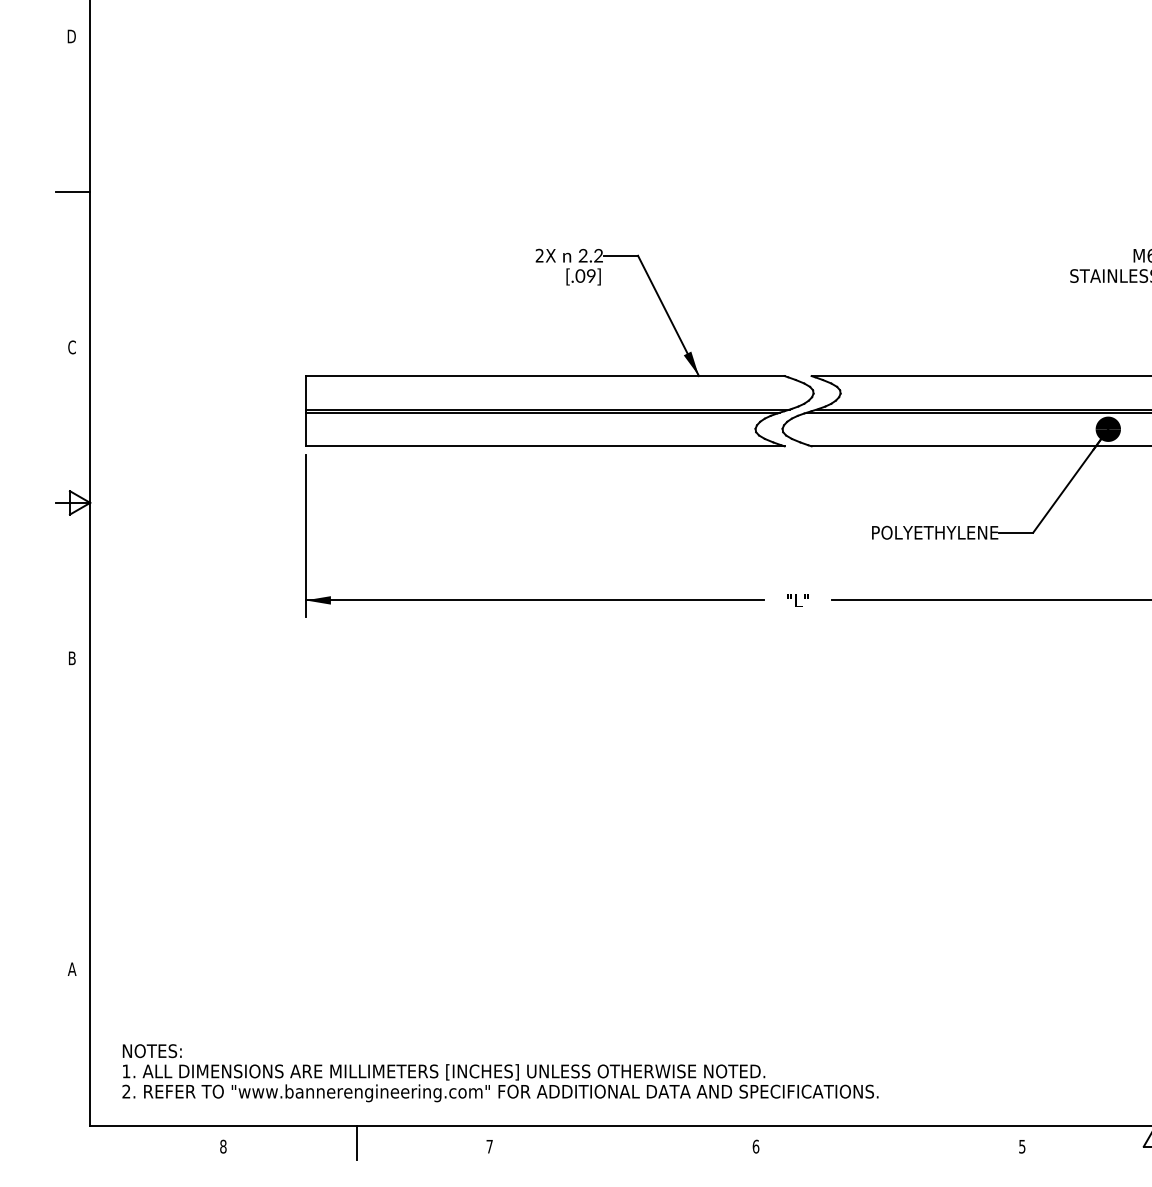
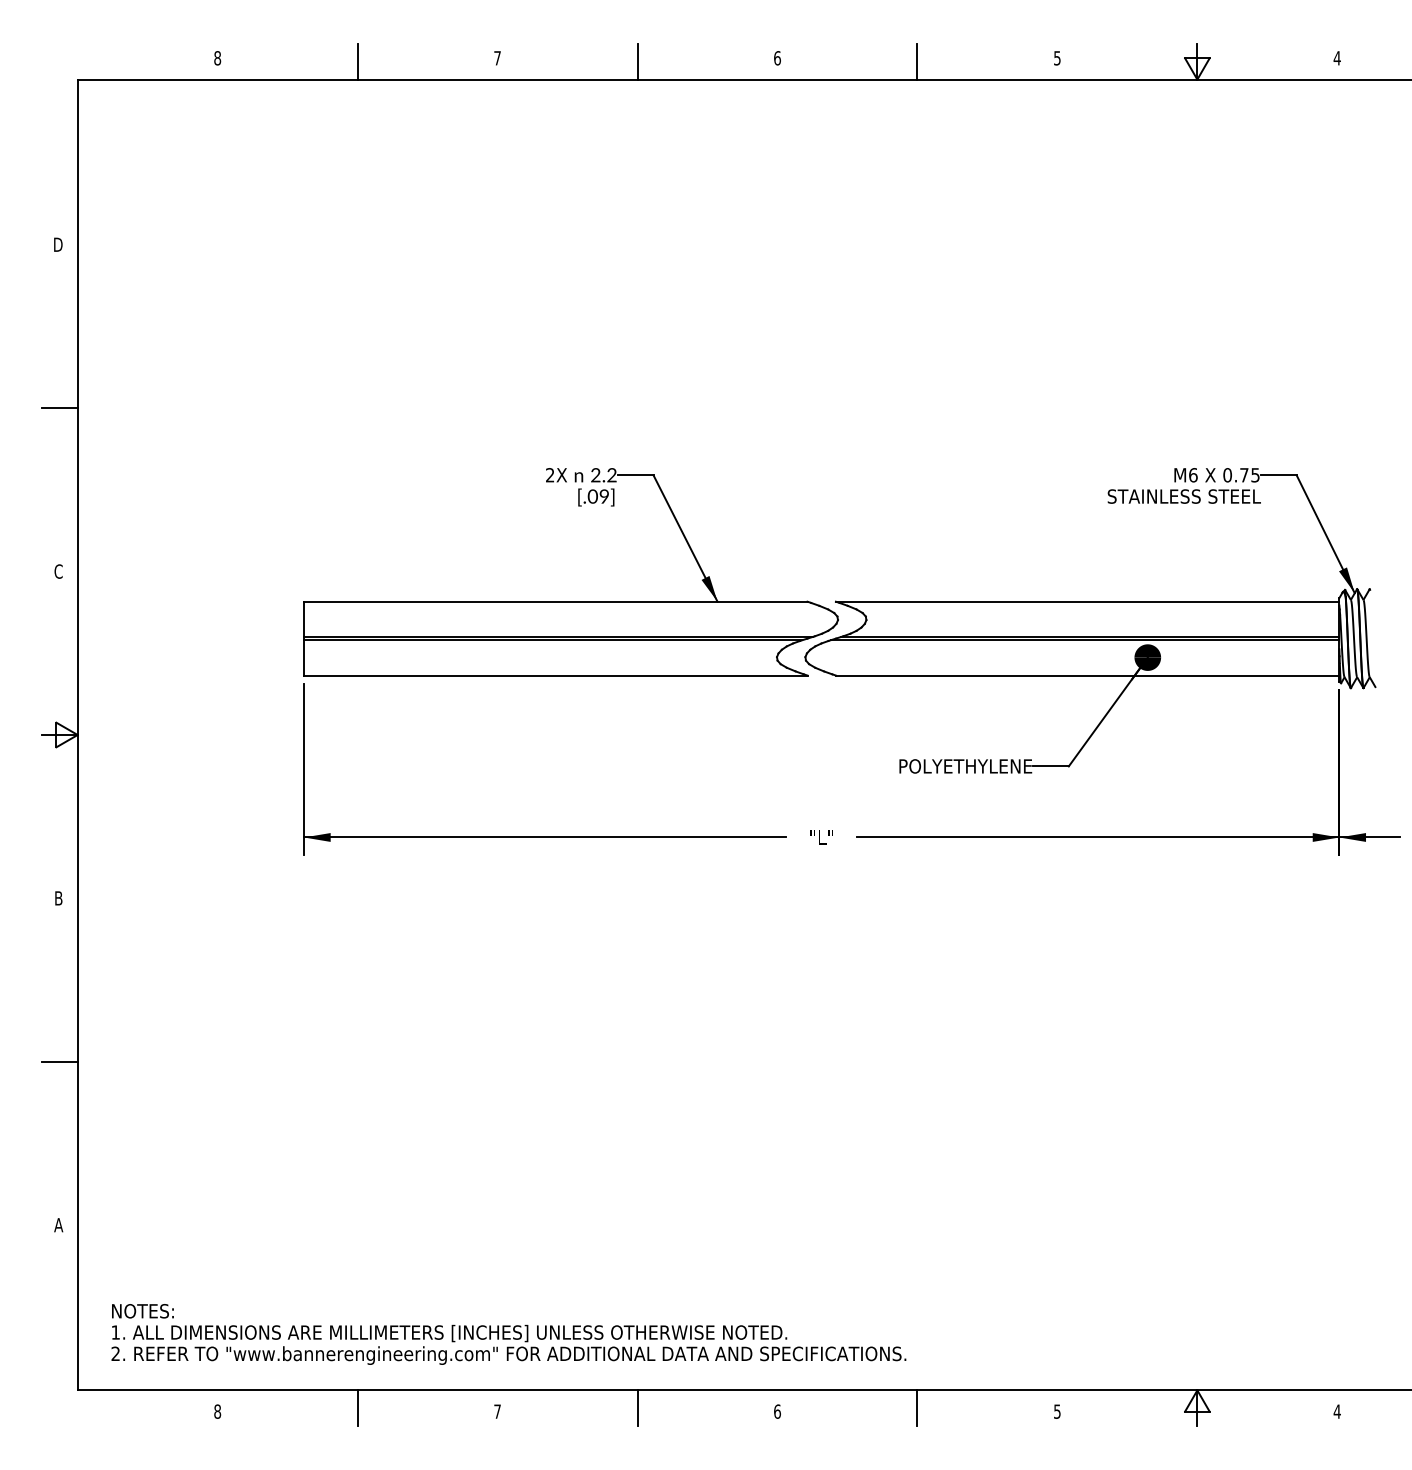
line: (72, 813) -> (59, 1061), added
line: (622, 1142) -> (637, 1407), added
line: (889, 1142) -> (917, 1407), added

